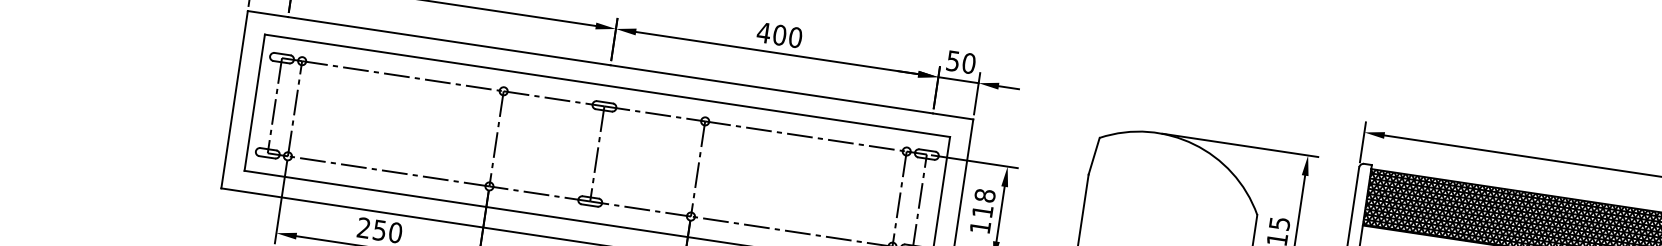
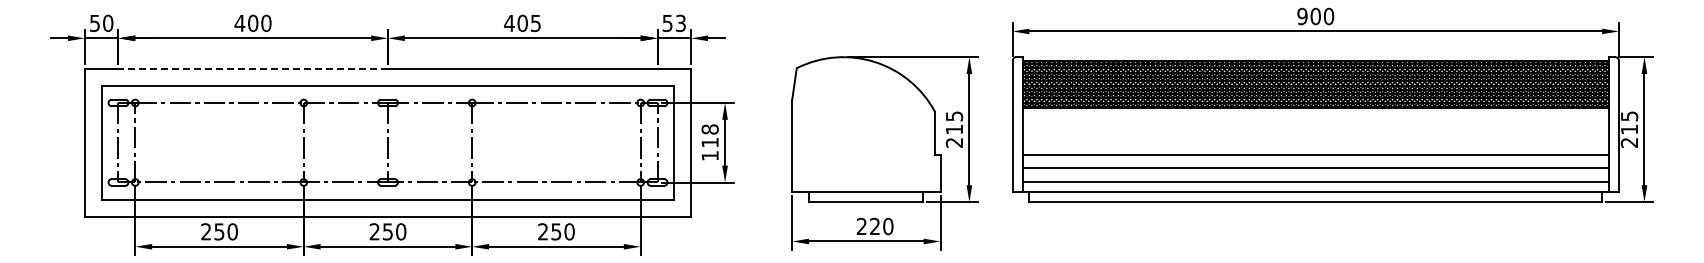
text: (795, 37) -> (535, 23), 400 -> 405
line: (449, 41) -> (253, 68), solid -> dashed
text: (968, 63) -> (680, 23), 50 -> 53

